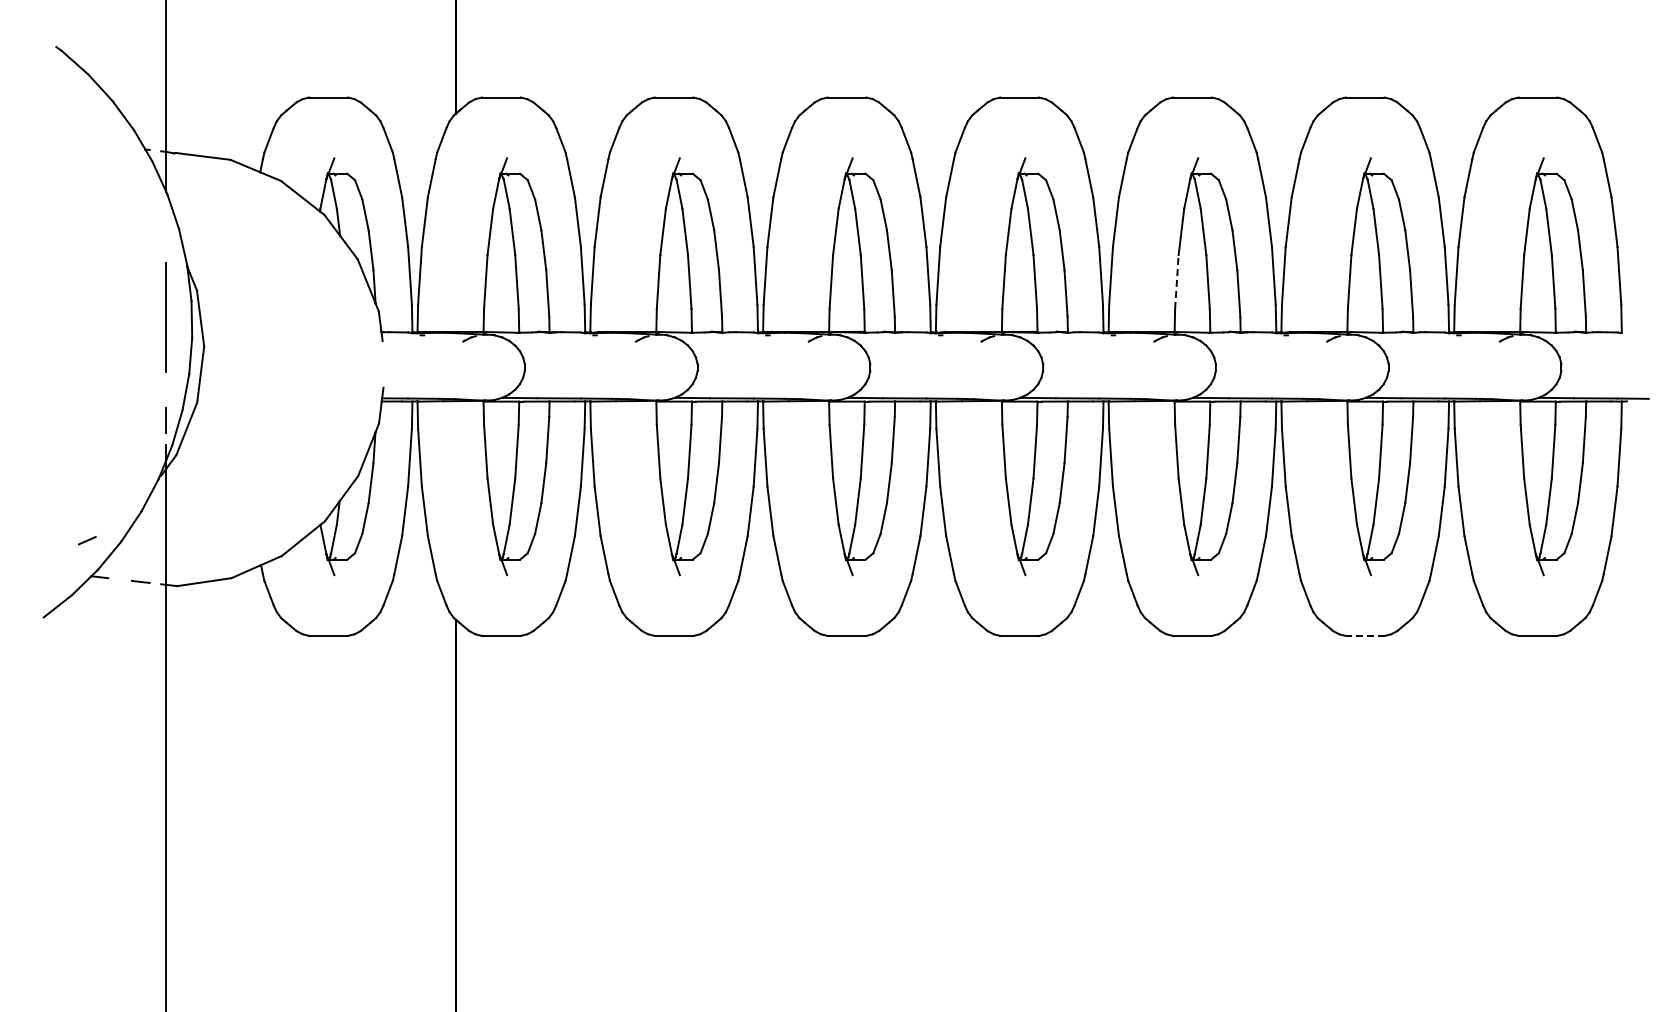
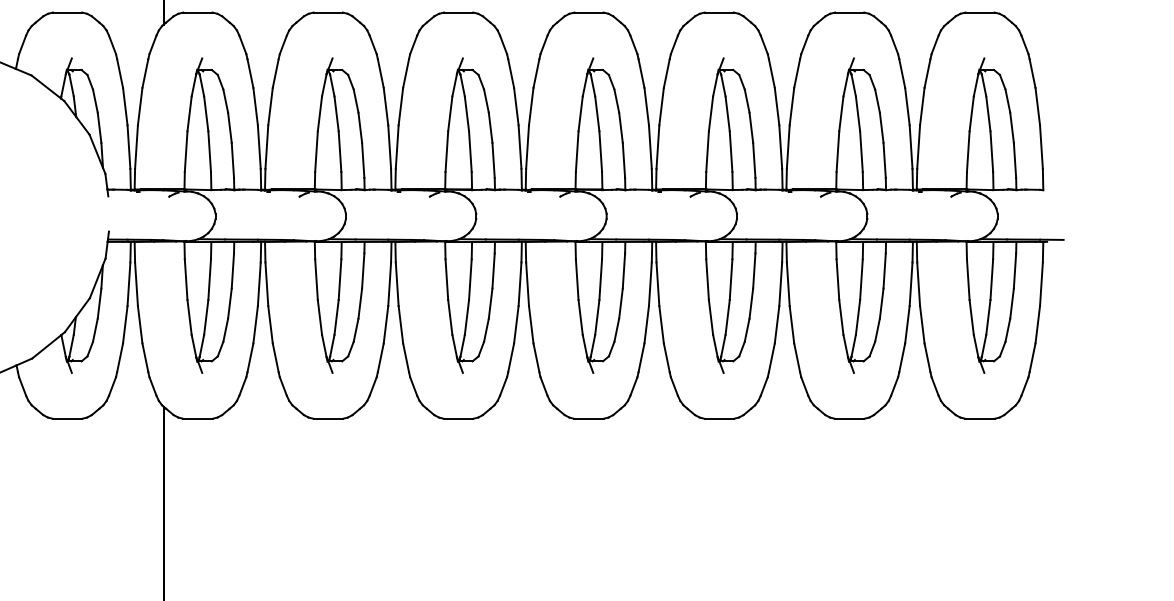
line: (1176, 281) -> (707, 151), dashed -> solid
line: (1364, 635) -> (849, 418), dashed -> solid

